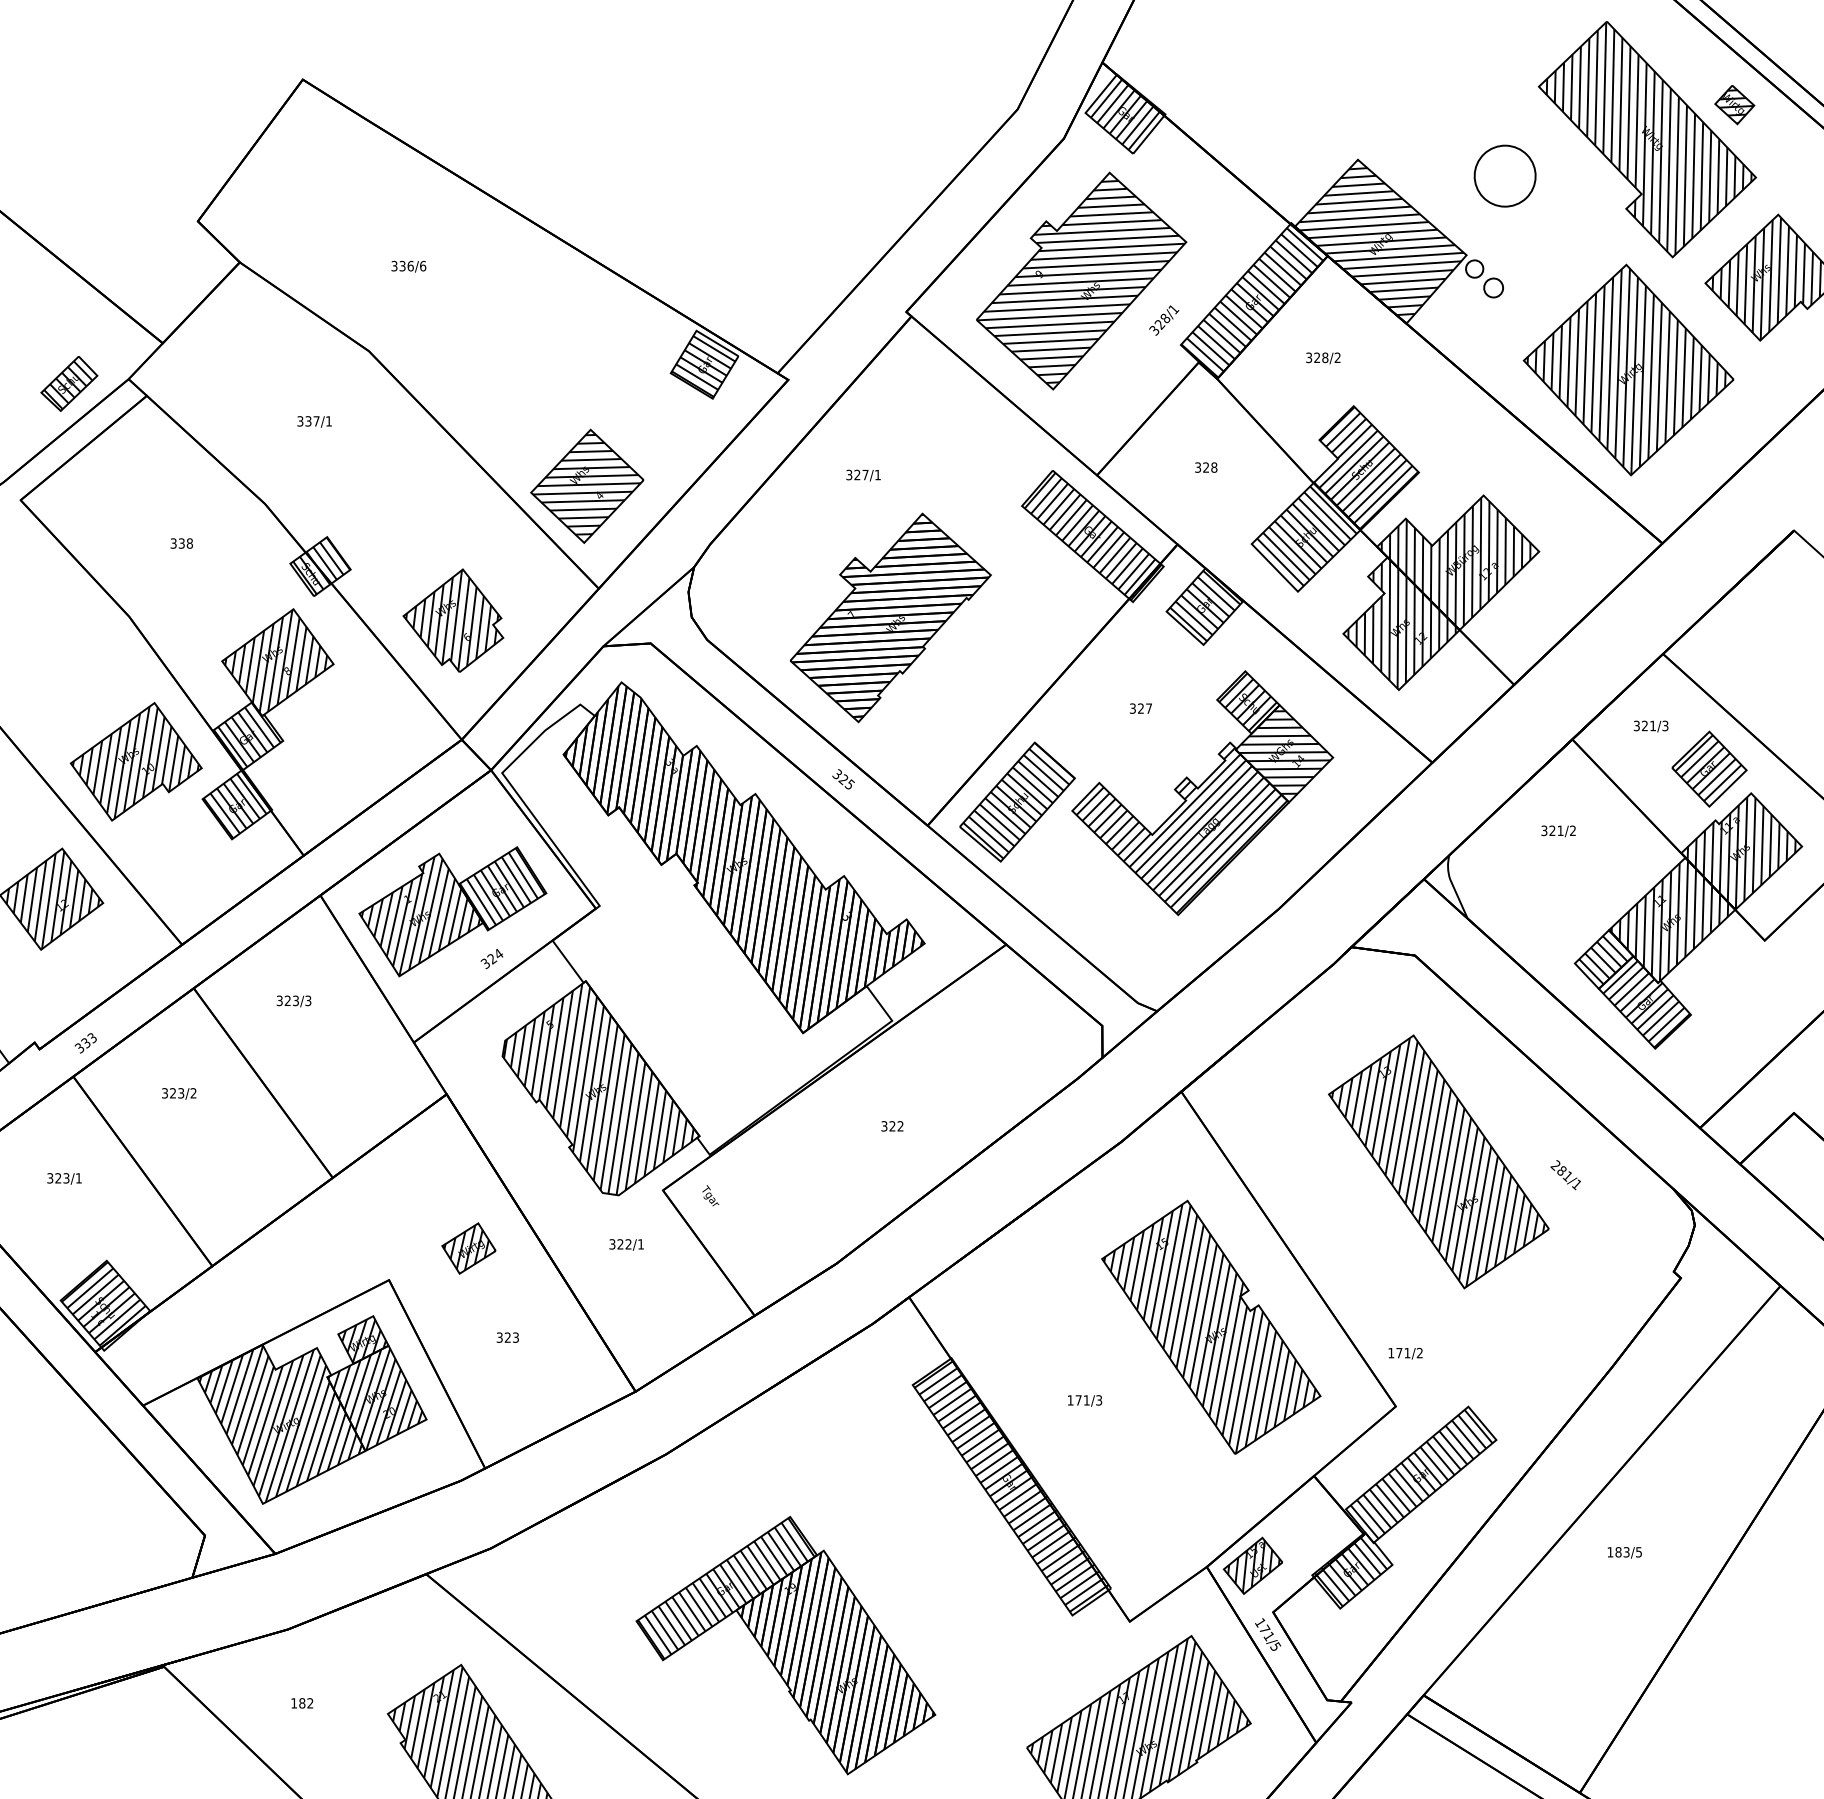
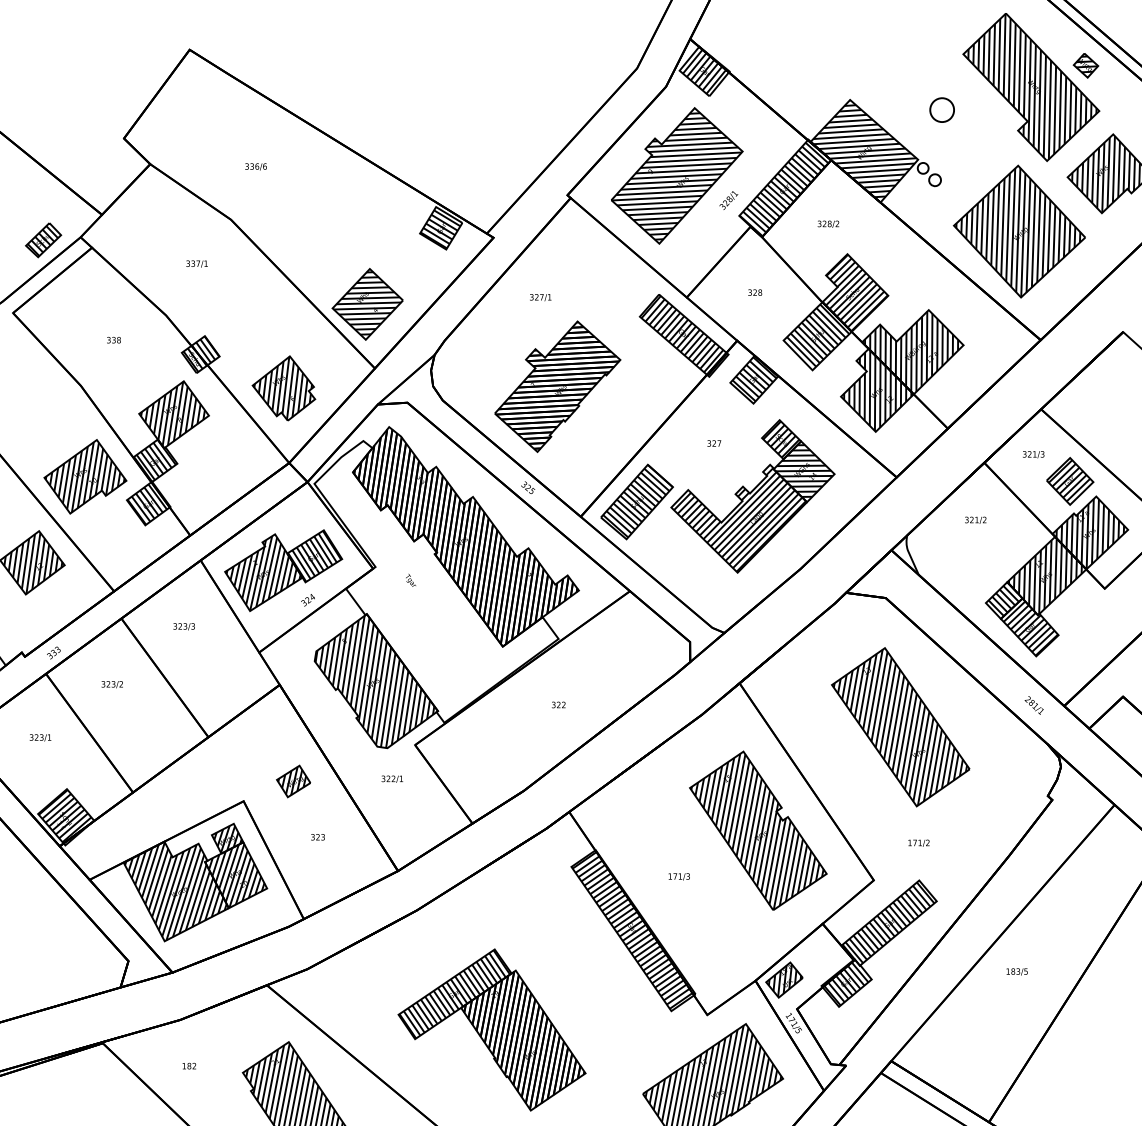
part: (1503, 174) -> (941, 109), size x0.62
text: (1564, 1175) -> (1033, 705), moved
text: (709, 1194) -> (410, 579), moved
text: (1404, 1352) -> (918, 842), moved

